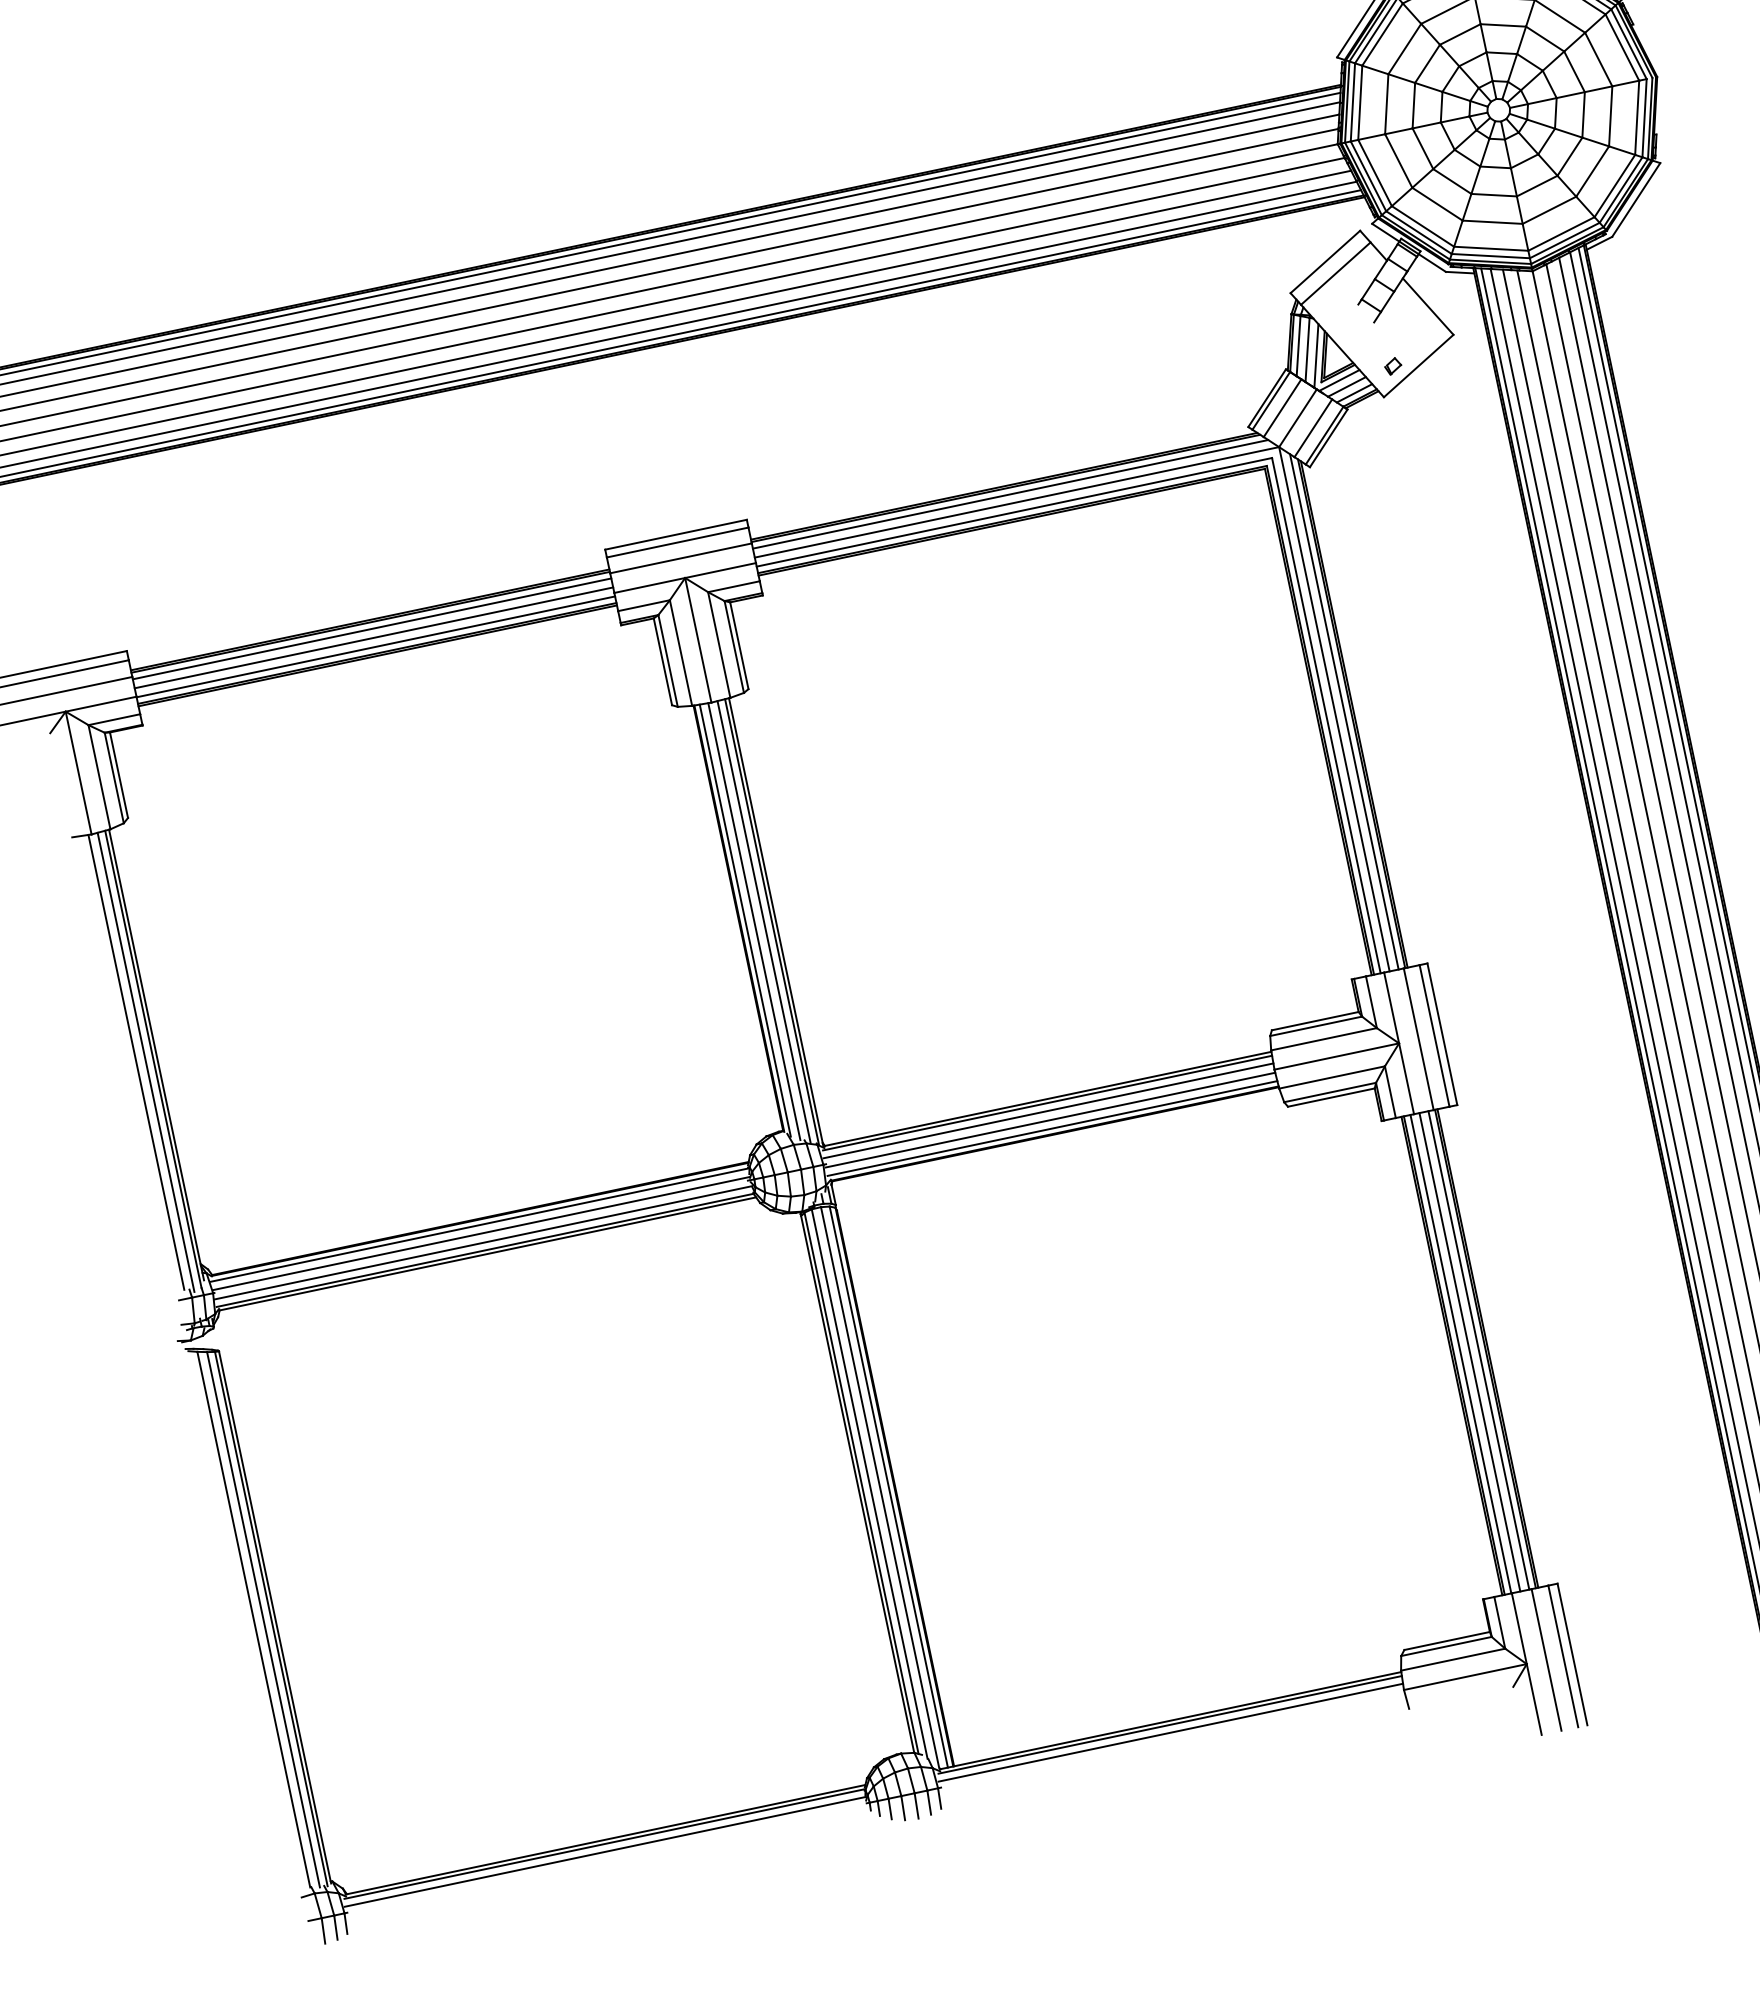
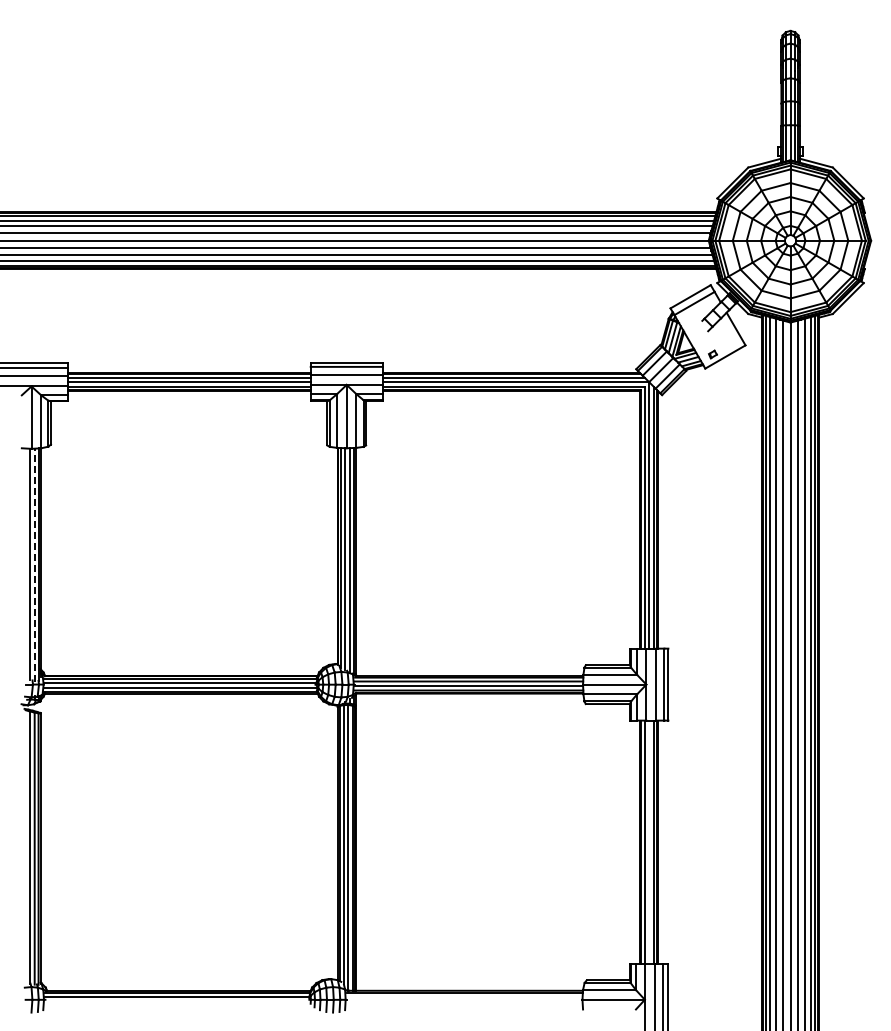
line: (145, 1062) -> (34, 565), solid -> dashed
line: (1470, 1350) -> (649, 841), removed
line: (1170, 1732) -> (464, 996), removed

